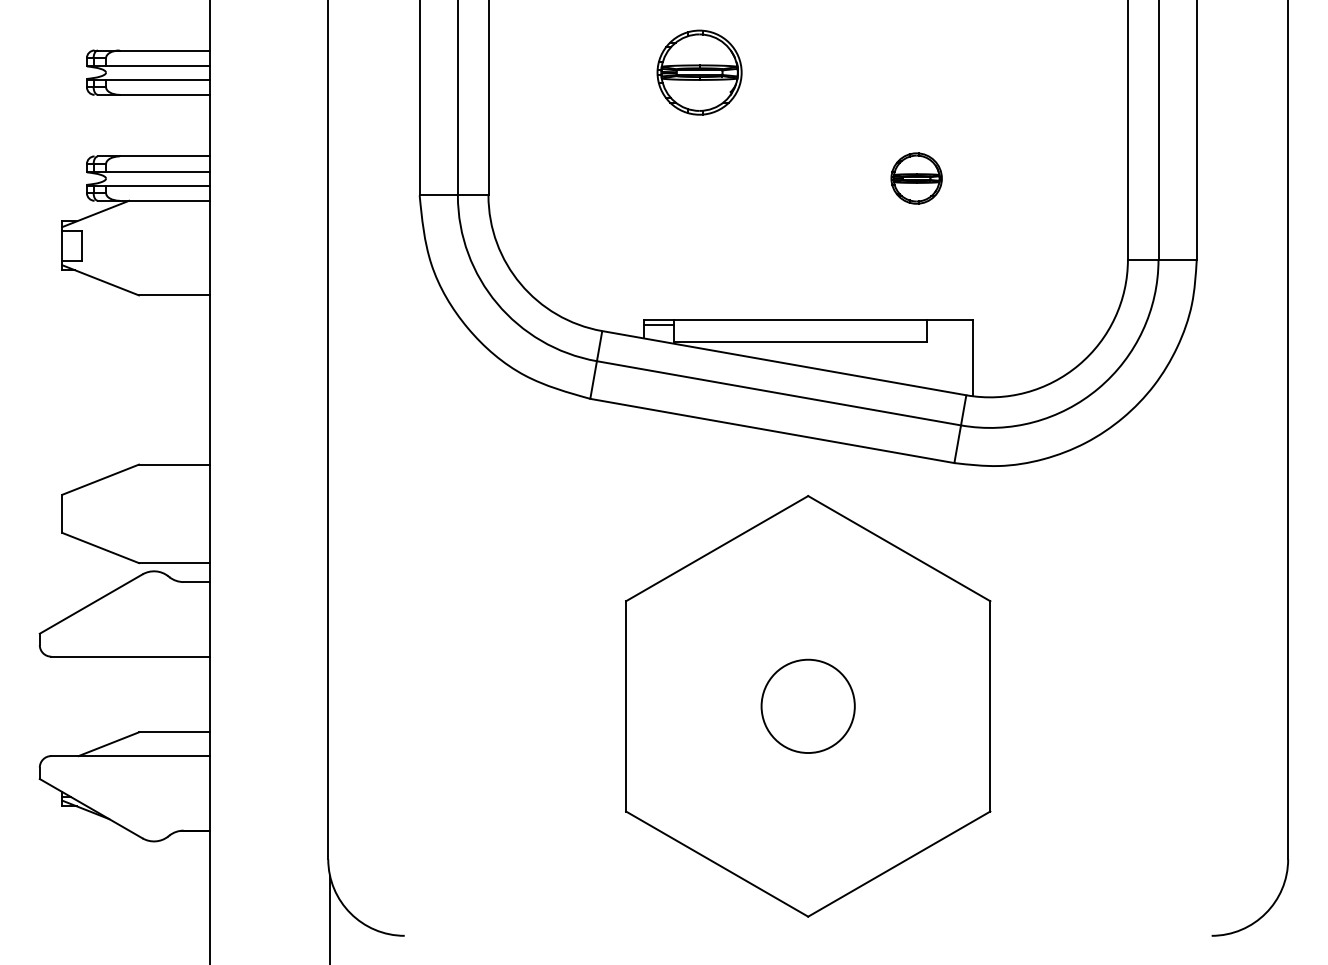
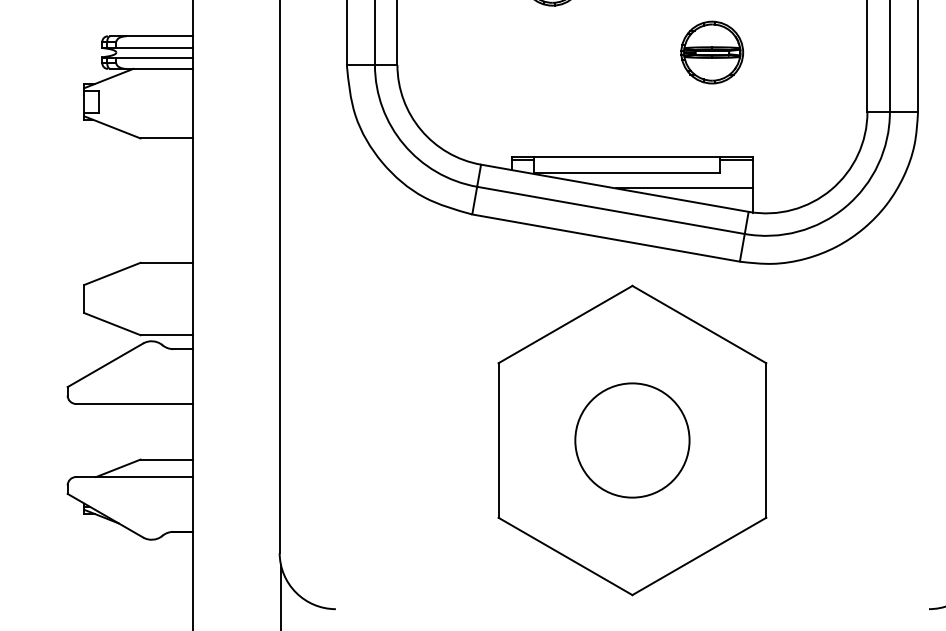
part: (916, 178) -> (712, 52), size x1.67
line: (949, 325) -> (736, 160), added
line: (878, 363) -> (684, 188), added
circle: (807, 706) -> (631, 440), size x1.67

